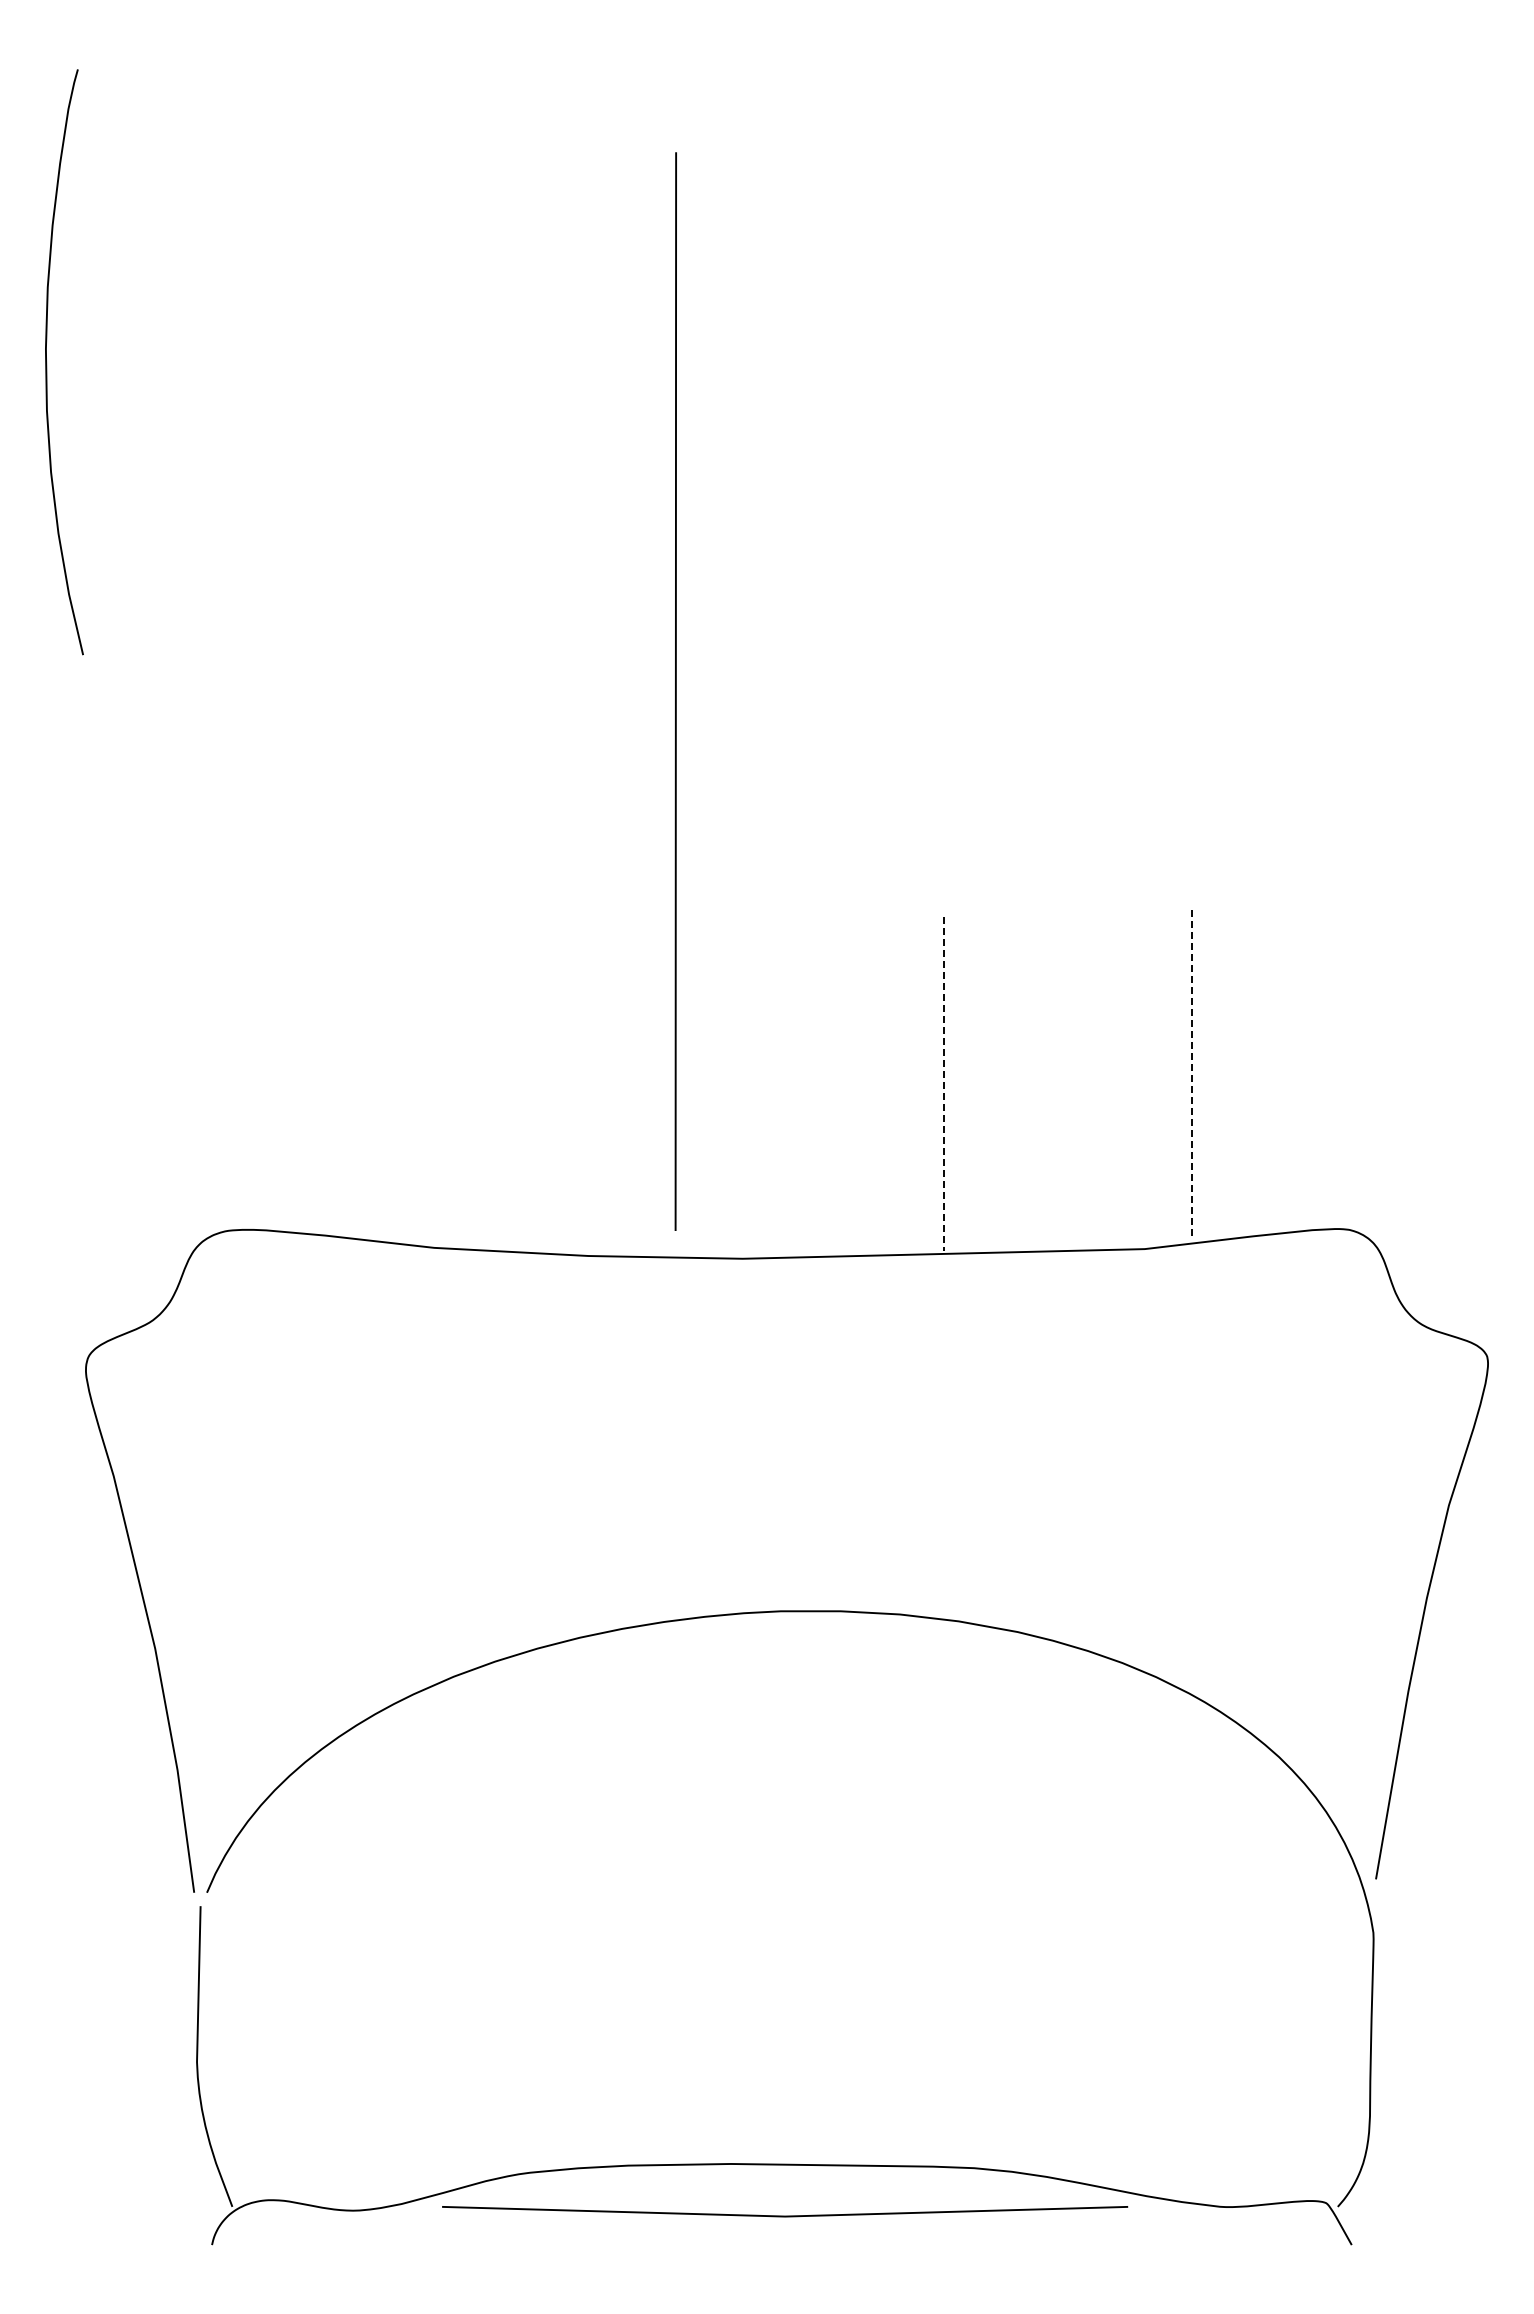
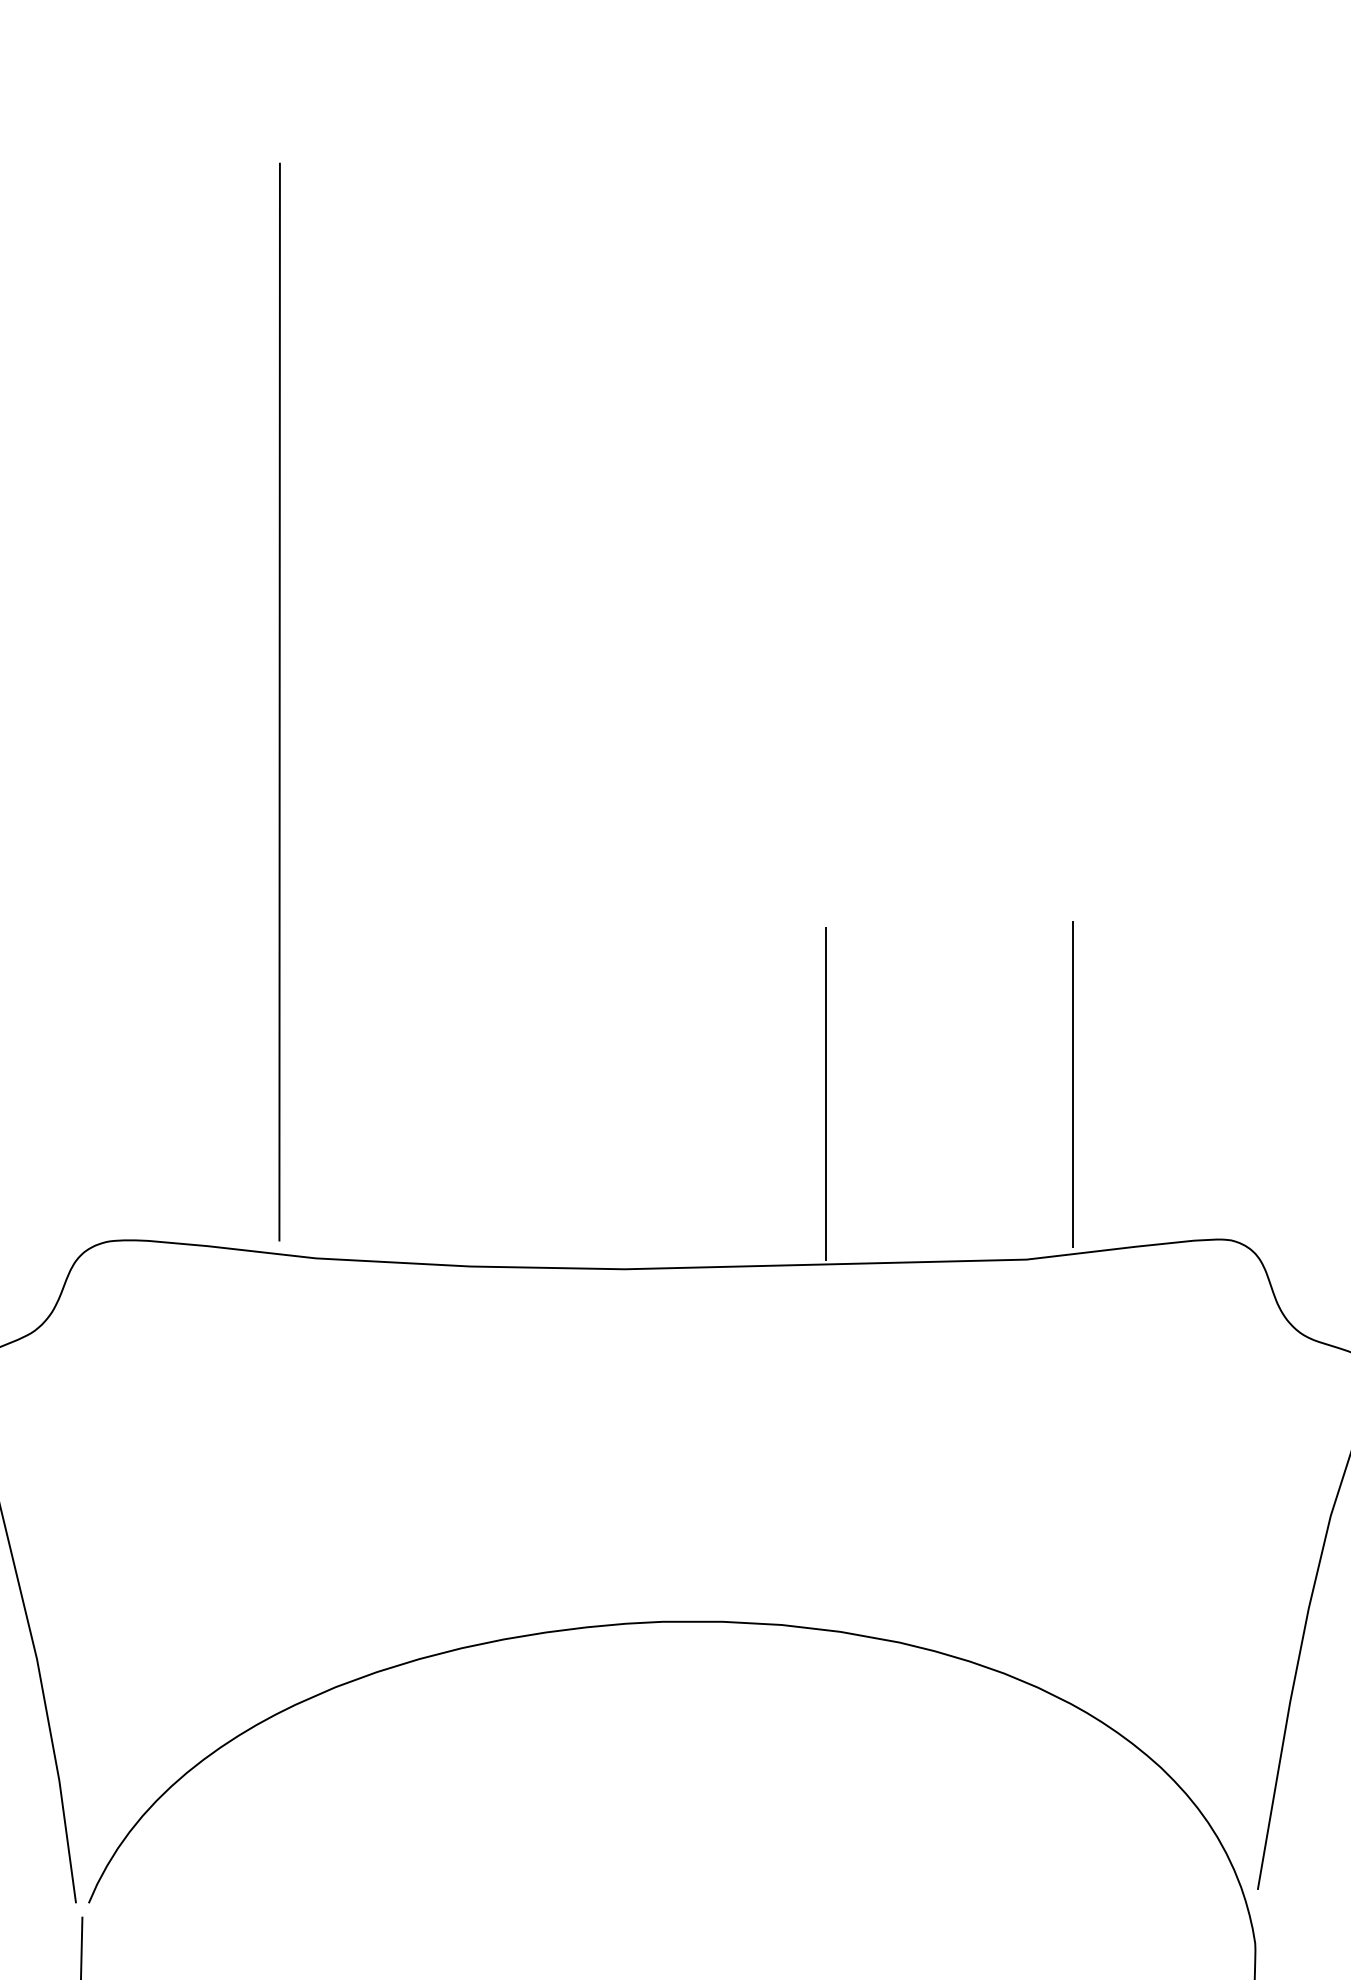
line: (675, 691) -> (279, 702), moved
line: (1191, 1073) -> (1073, 1084), dashed -> solid
line: (943, 1084) -> (825, 1095), dashed -> solid

